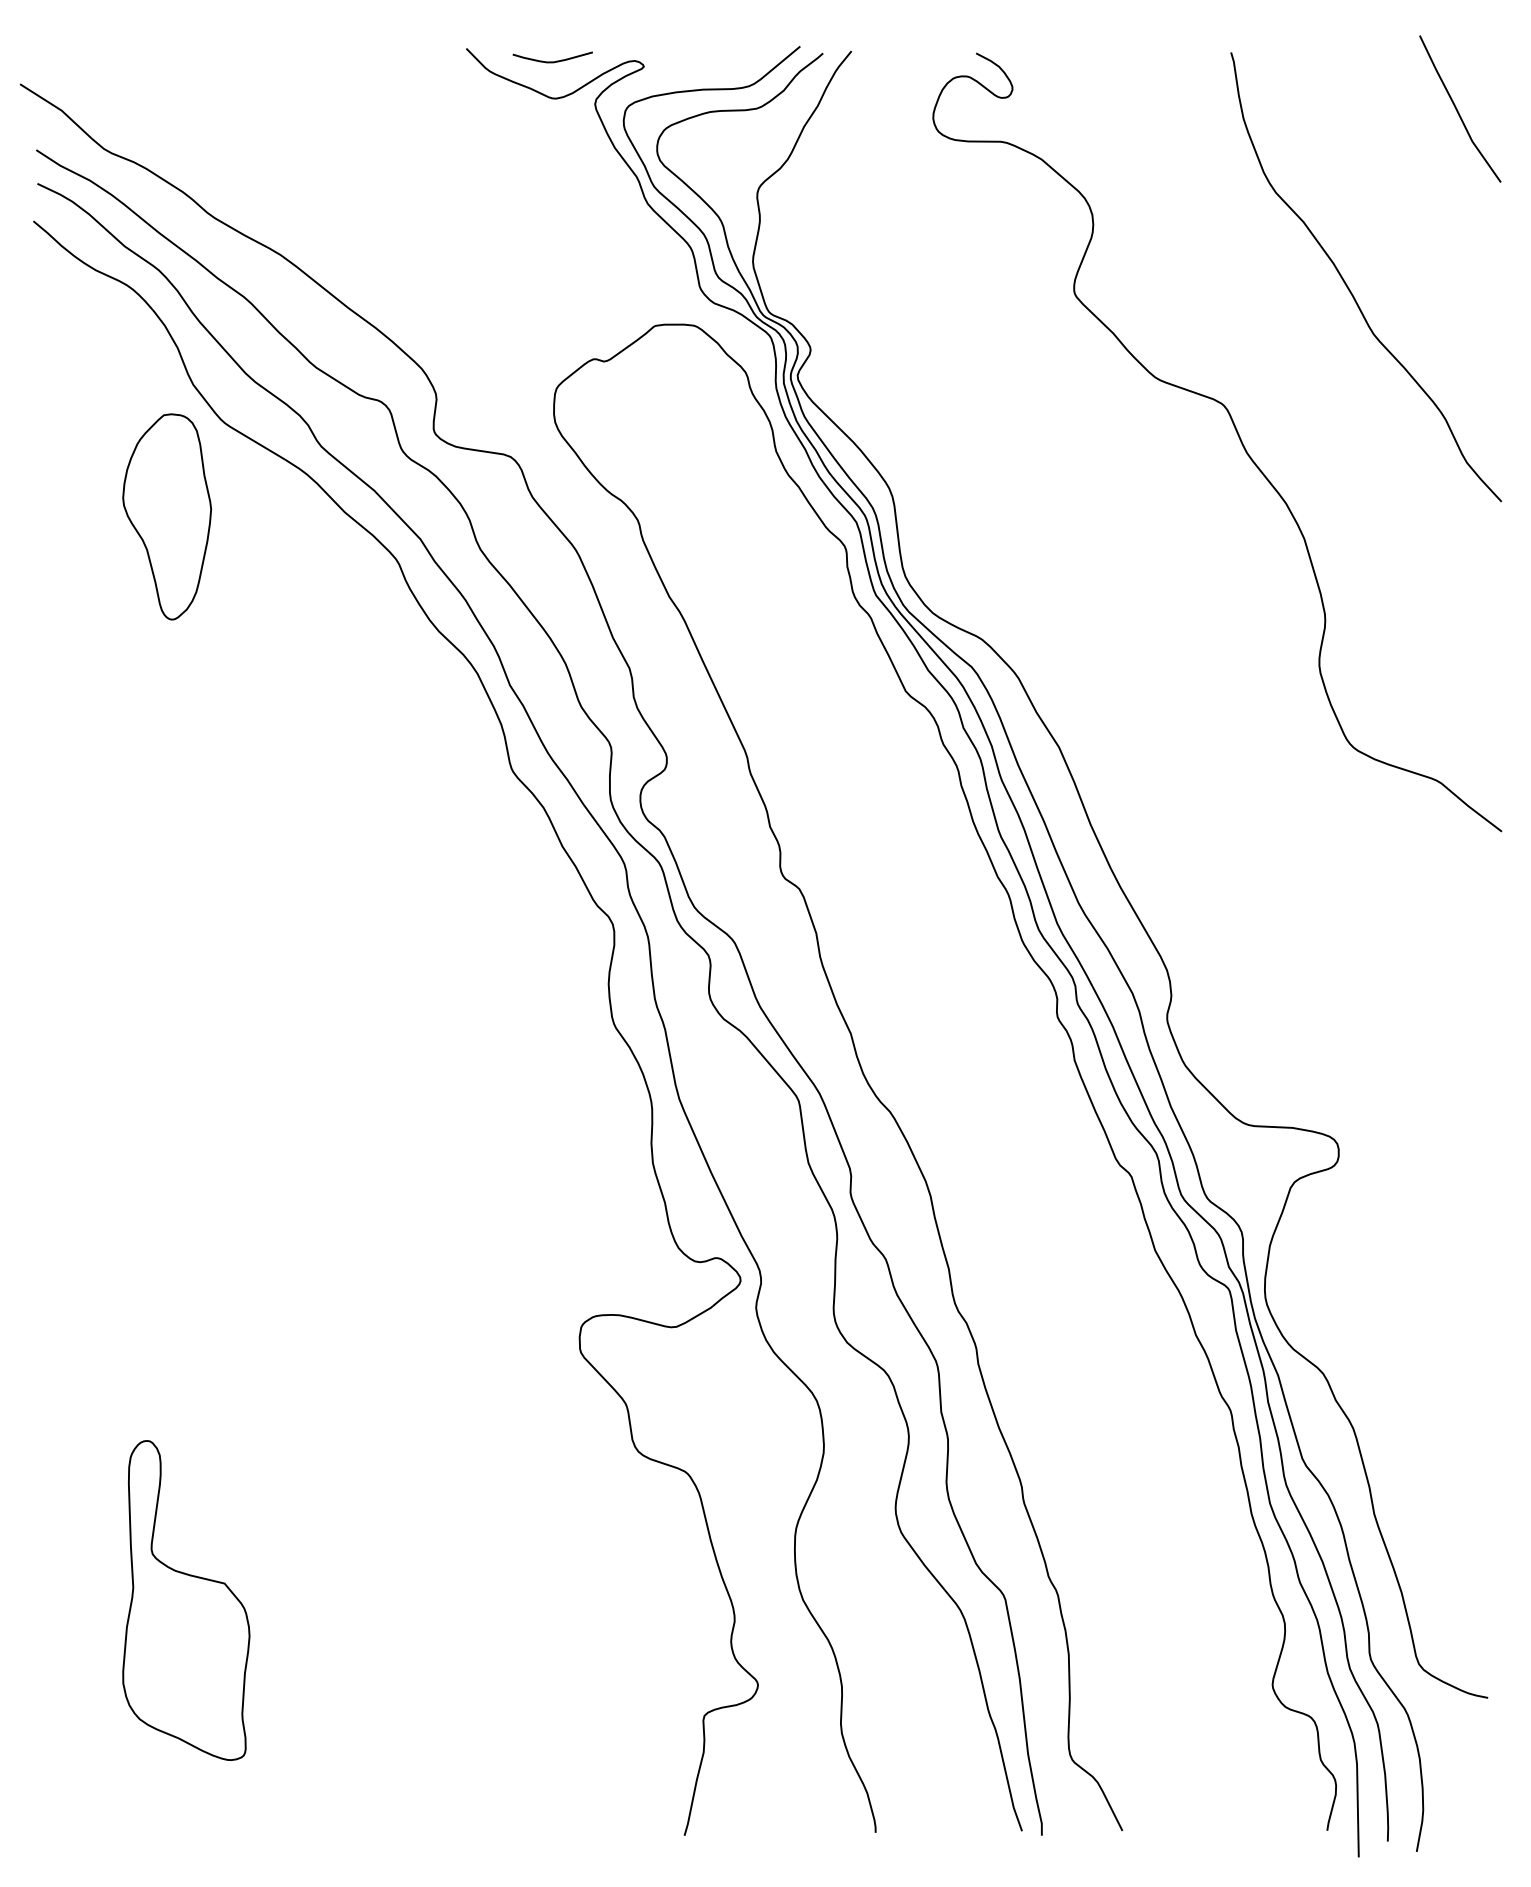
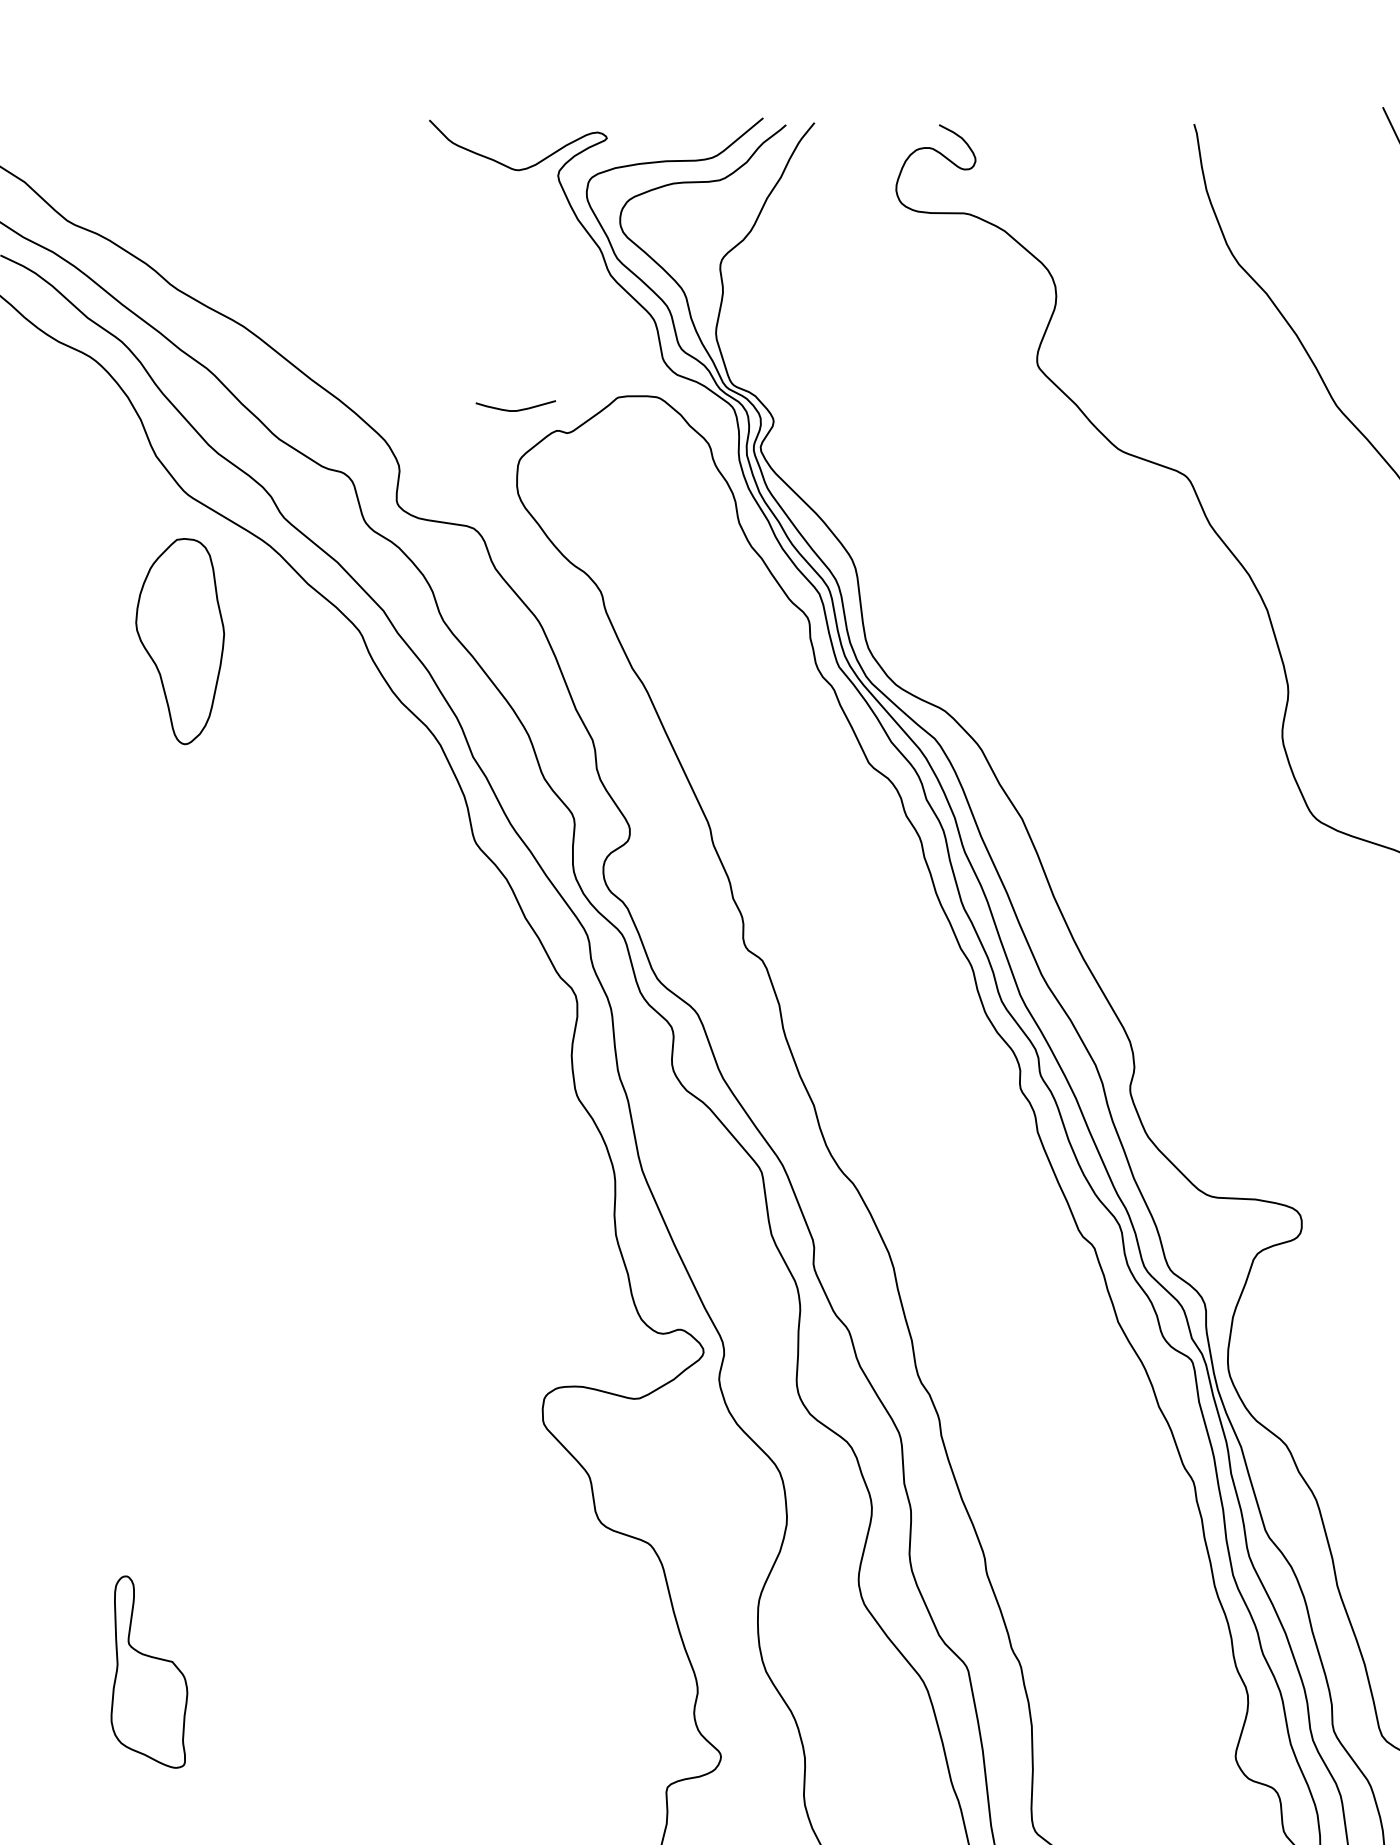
curve: (552, 61) -> (515, 410), moved
part: (166, 516) -> (179, 641), moved
part: (186, 1600) -> (149, 1672), size x0.6

